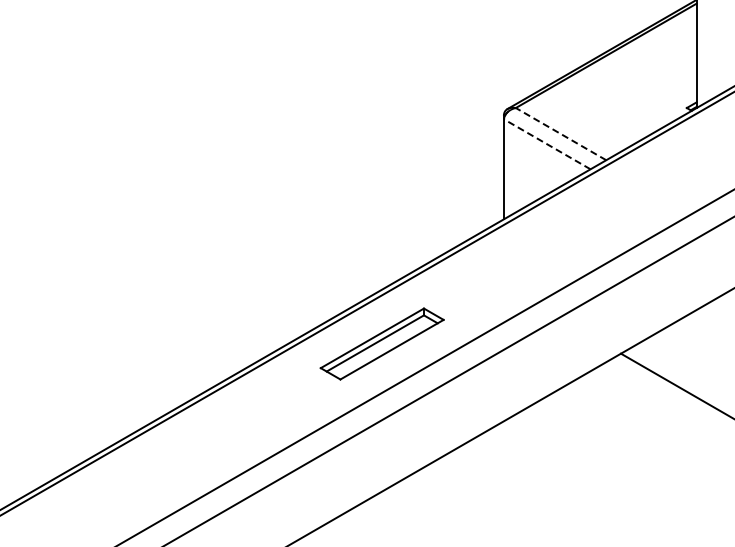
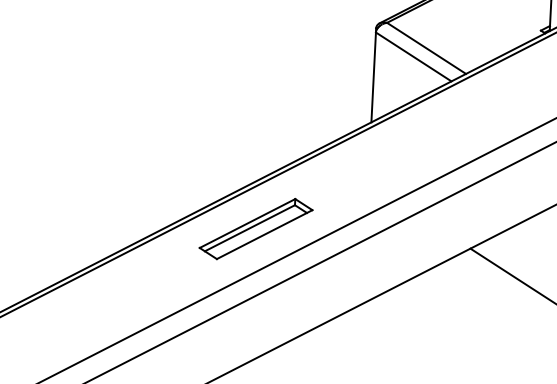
line: (560, 133) -> (426, 47), dashed -> solid
line: (547, 144) -> (413, 57), dashed -> solid

